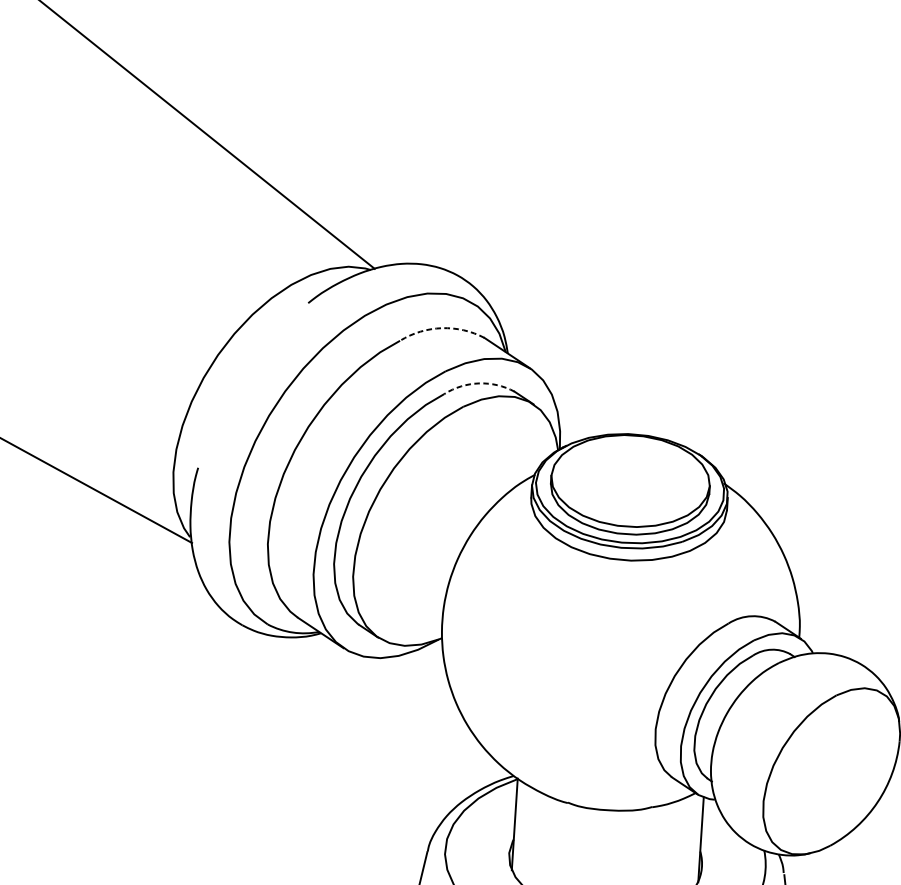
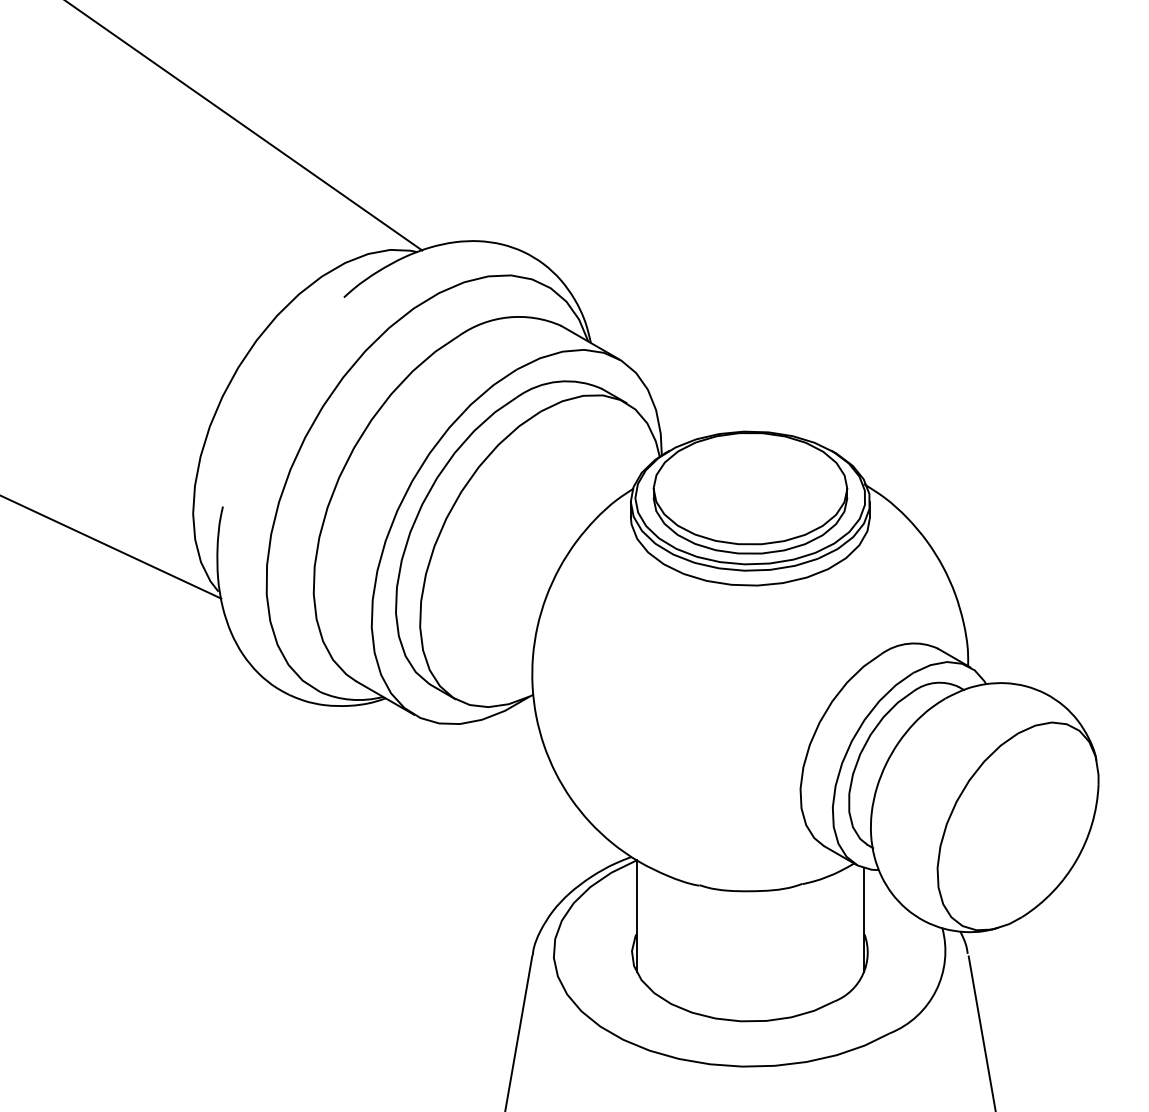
arc: (441, 328) -> (508, 317), dashed -> solid
arc: (479, 383) -> (558, 381), dashed -> solid

